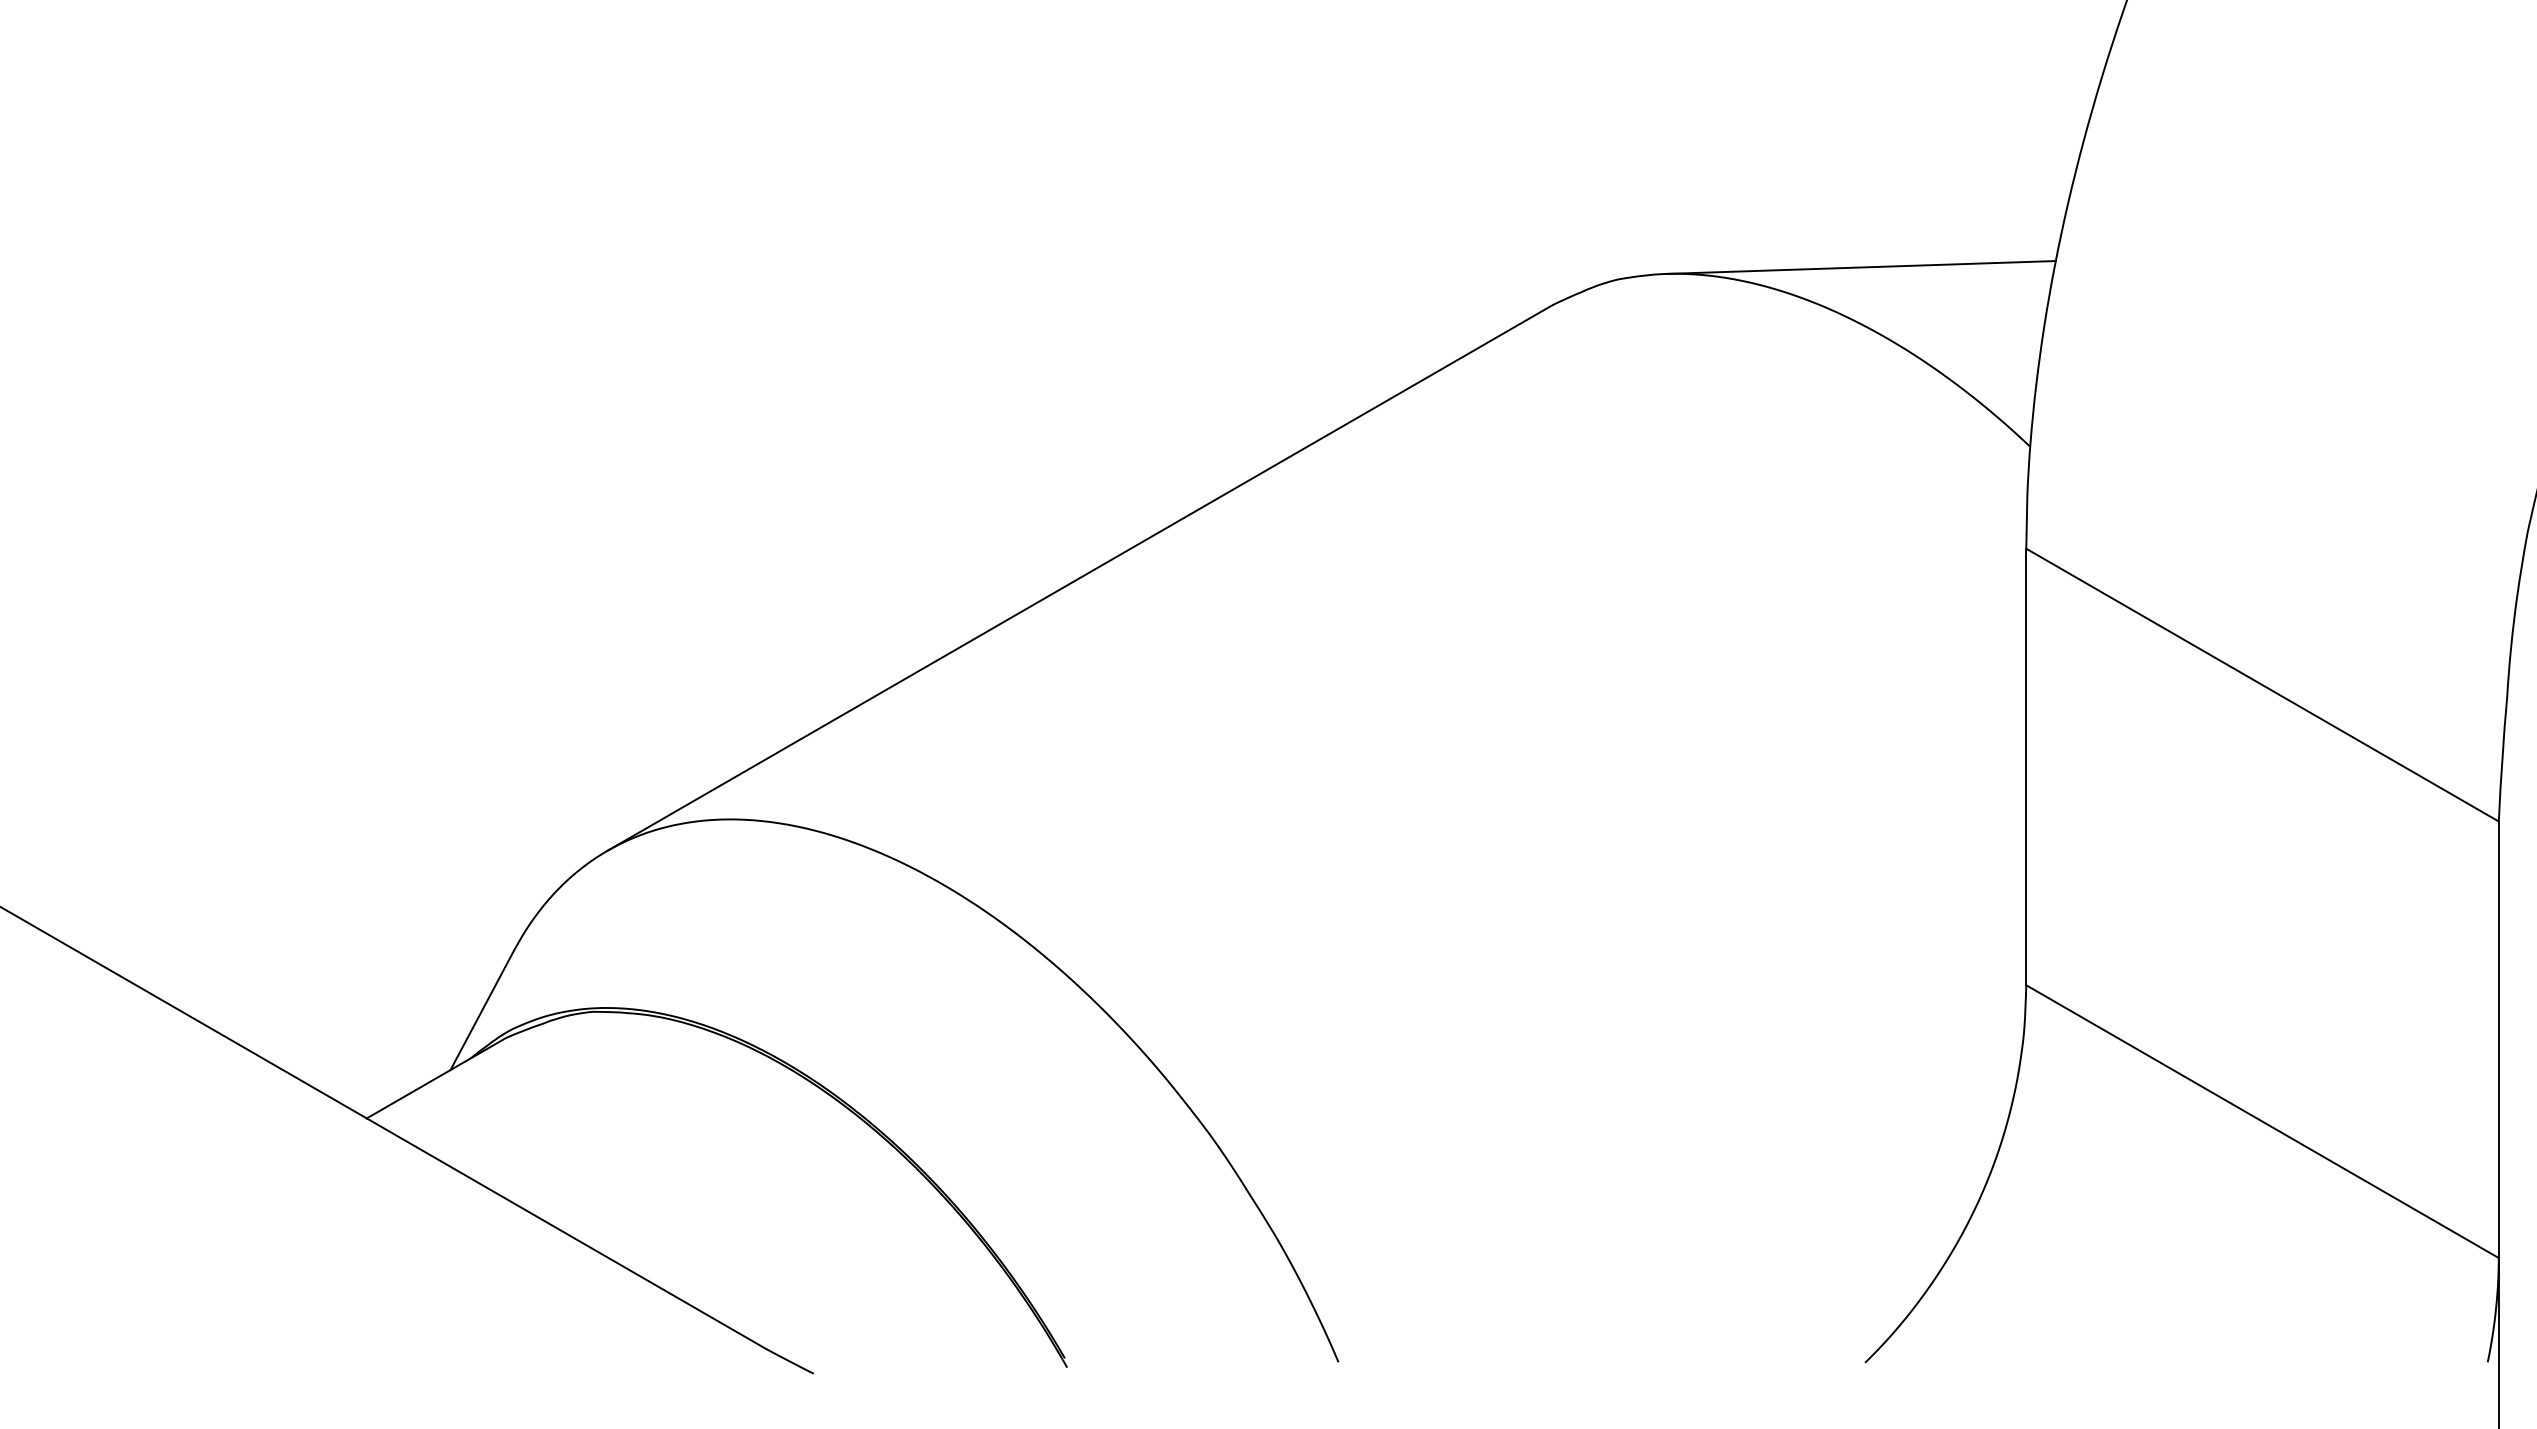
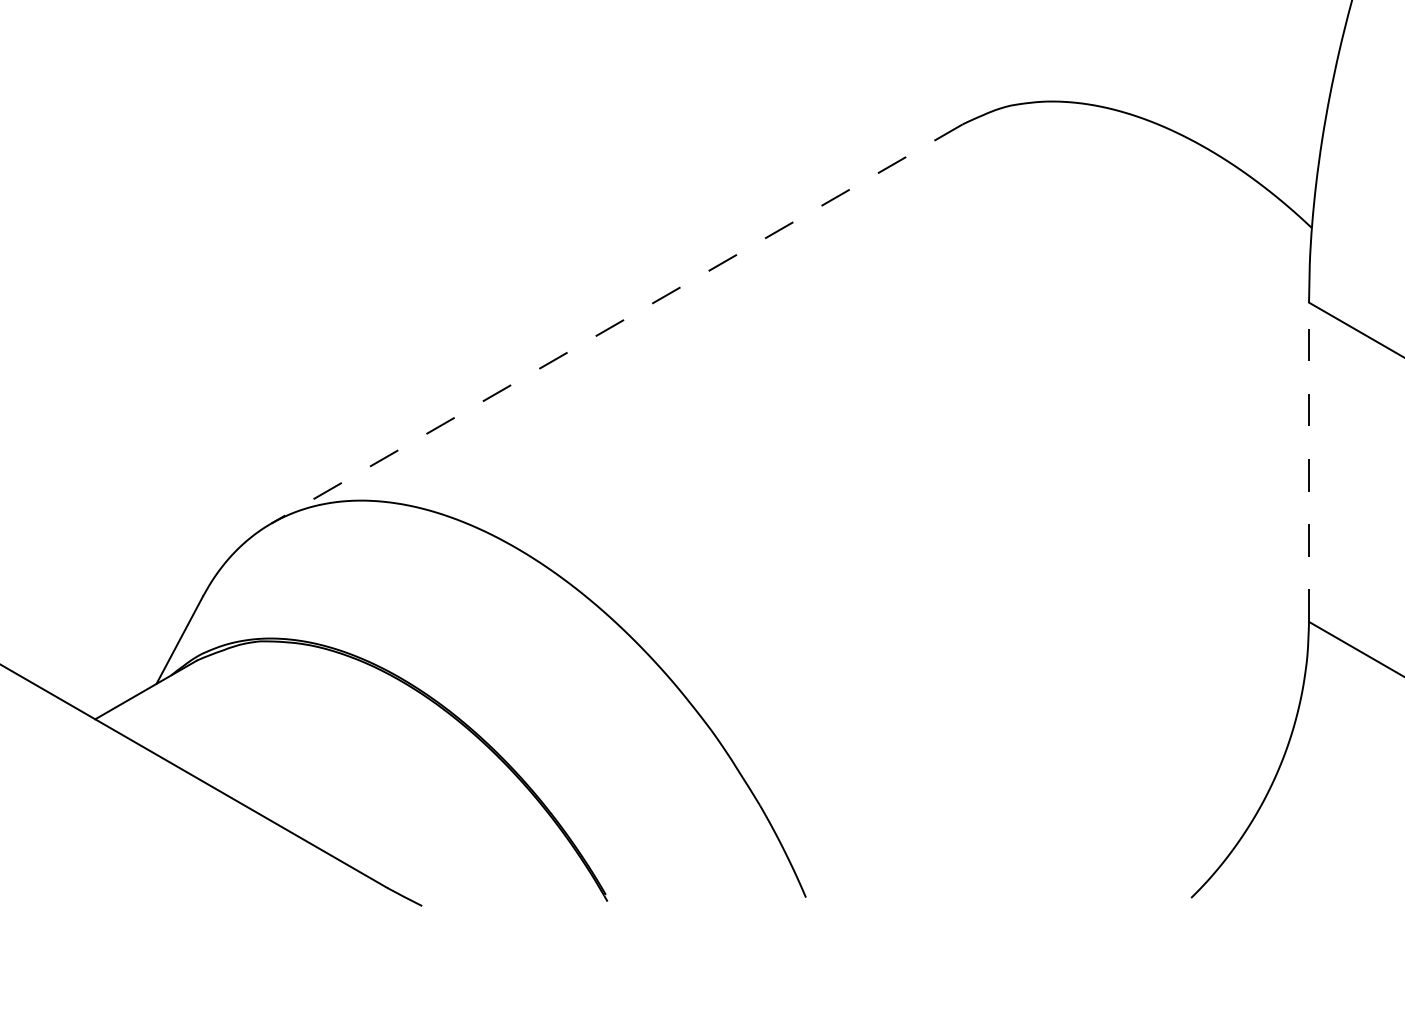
line: (1860, 267) -> (1187, 96), removed
line: (1080, 577) -> (617, 323), solid -> dashed
line: (2026, 766) -> (1309, 461), solid -> dashed

